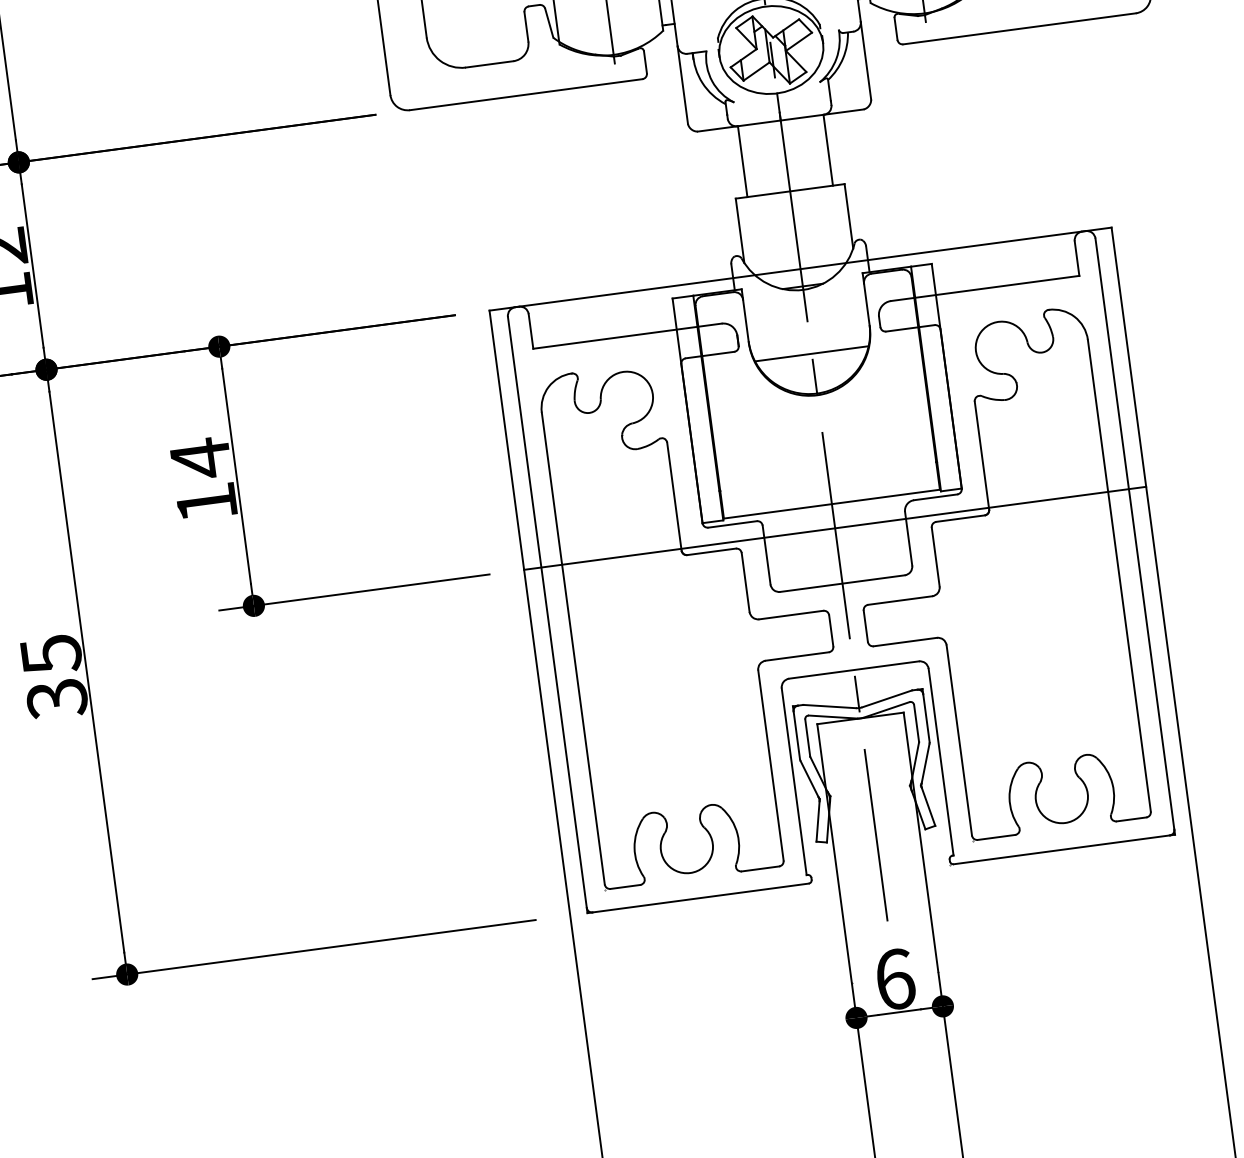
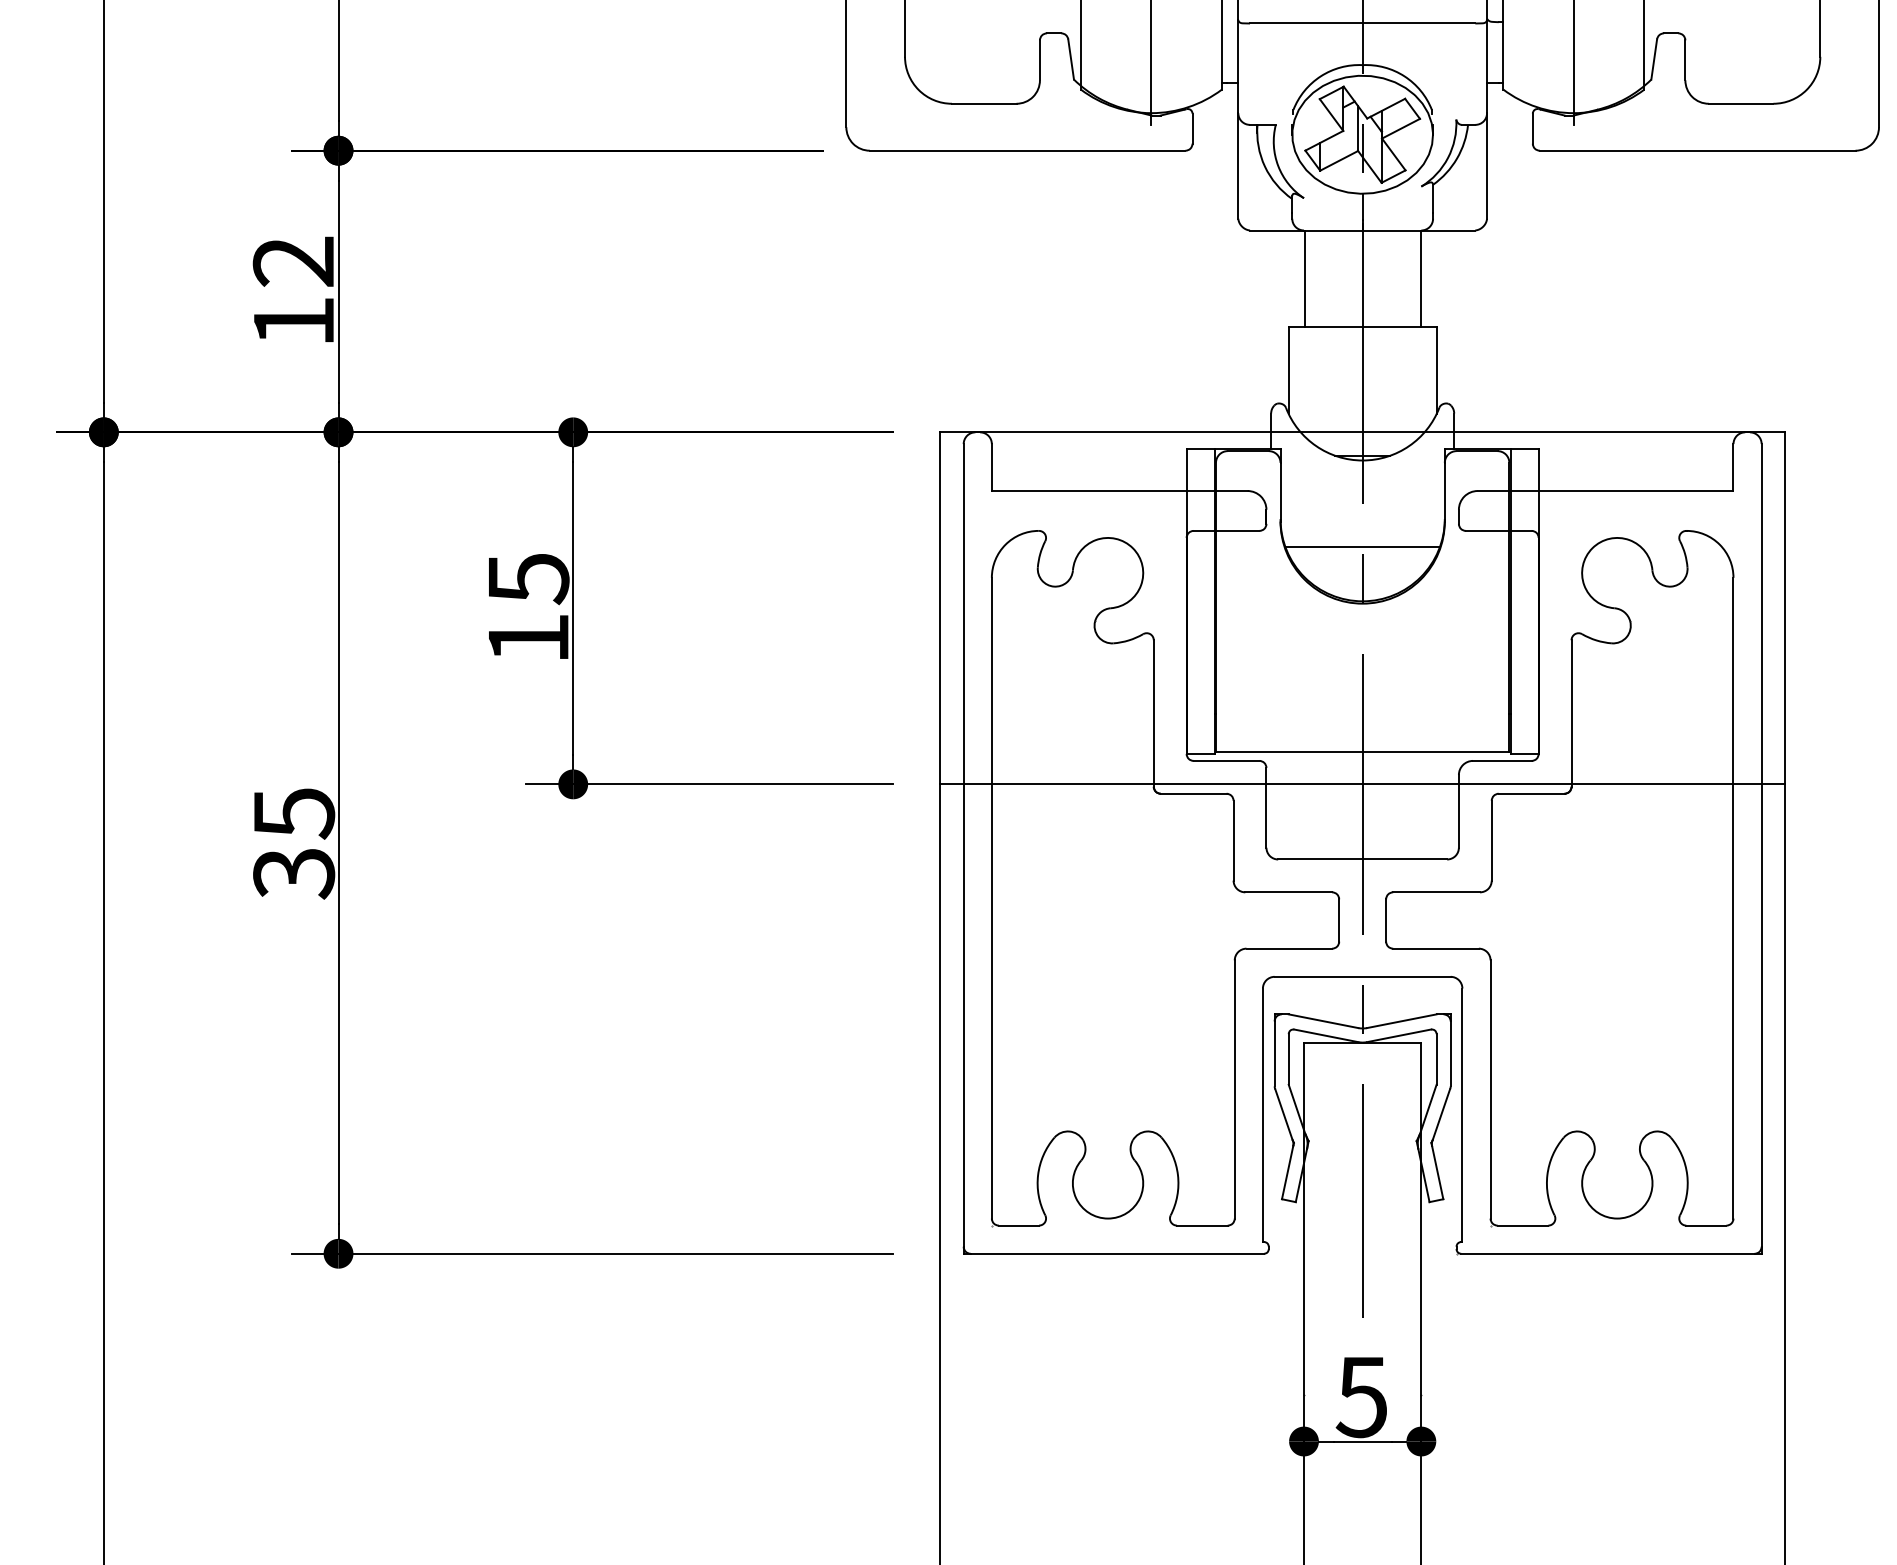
text: (201, 458) -> (529, 578), 14 -> 15
text: (894, 979) -> (1361, 1397), 6 -> 5

